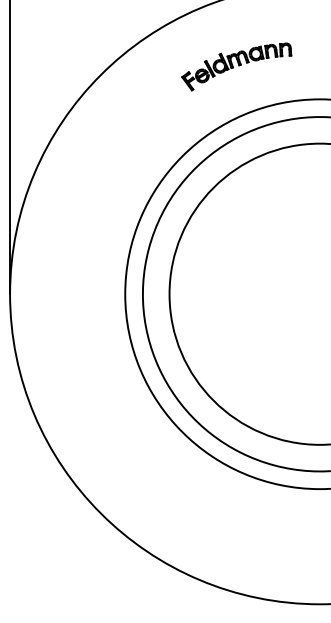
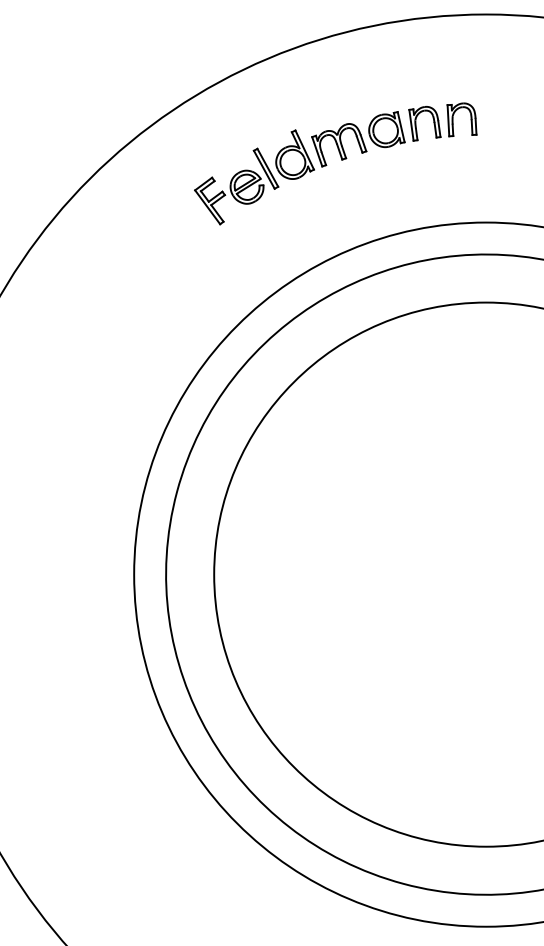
part: (236, 66) -> (335, 163), size x1.43

